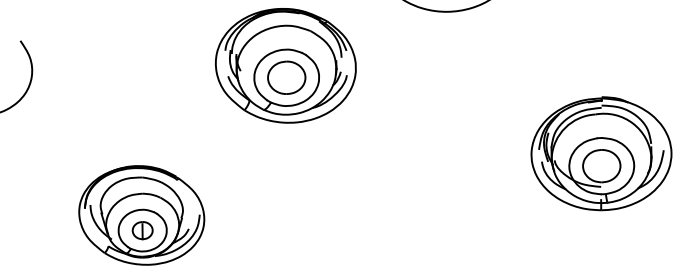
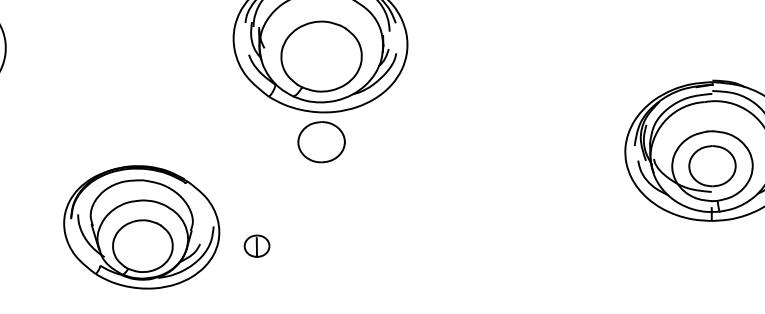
part: (286, 77) -> (321, 141), moved
part: (142, 230) -> (256, 246), moved

